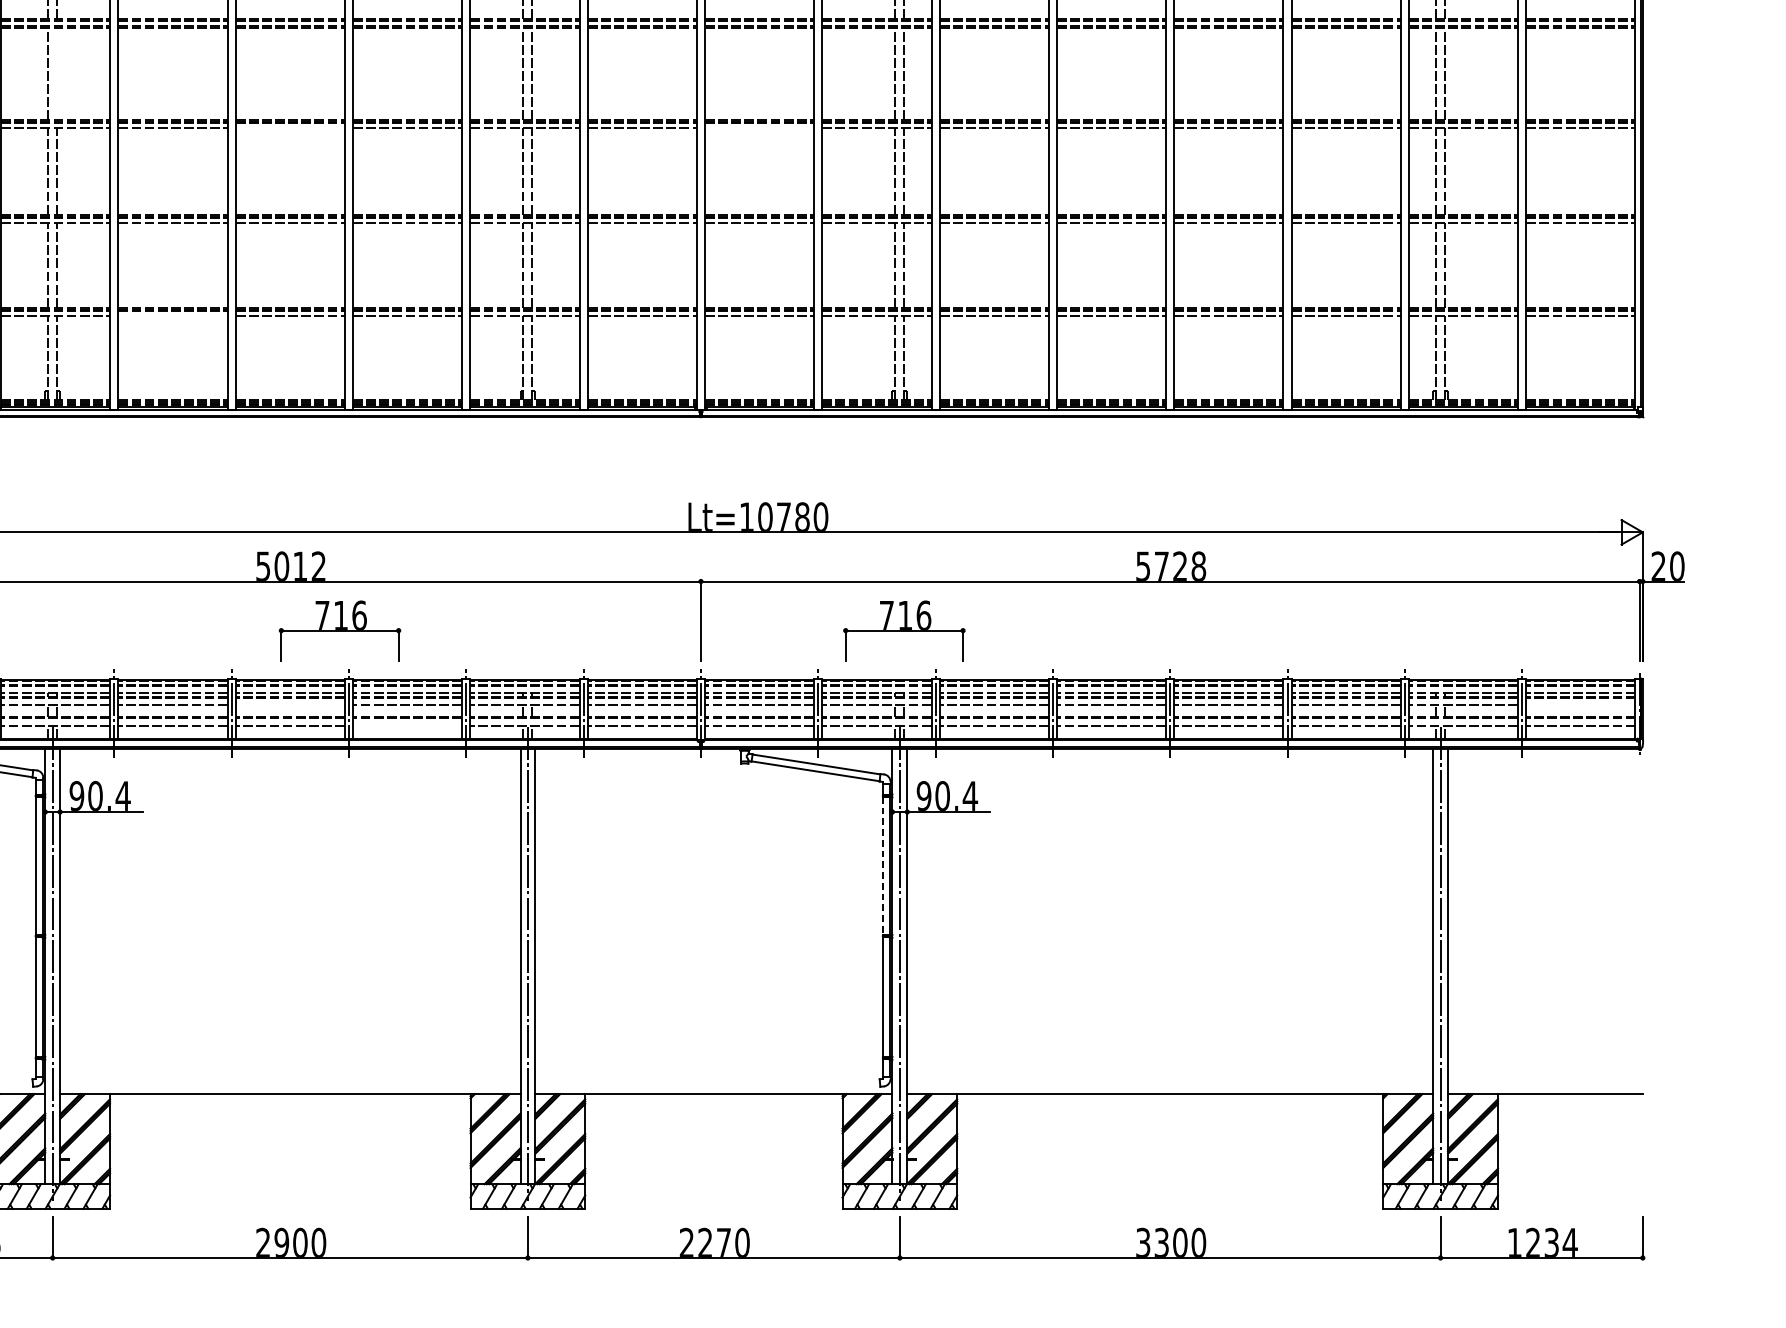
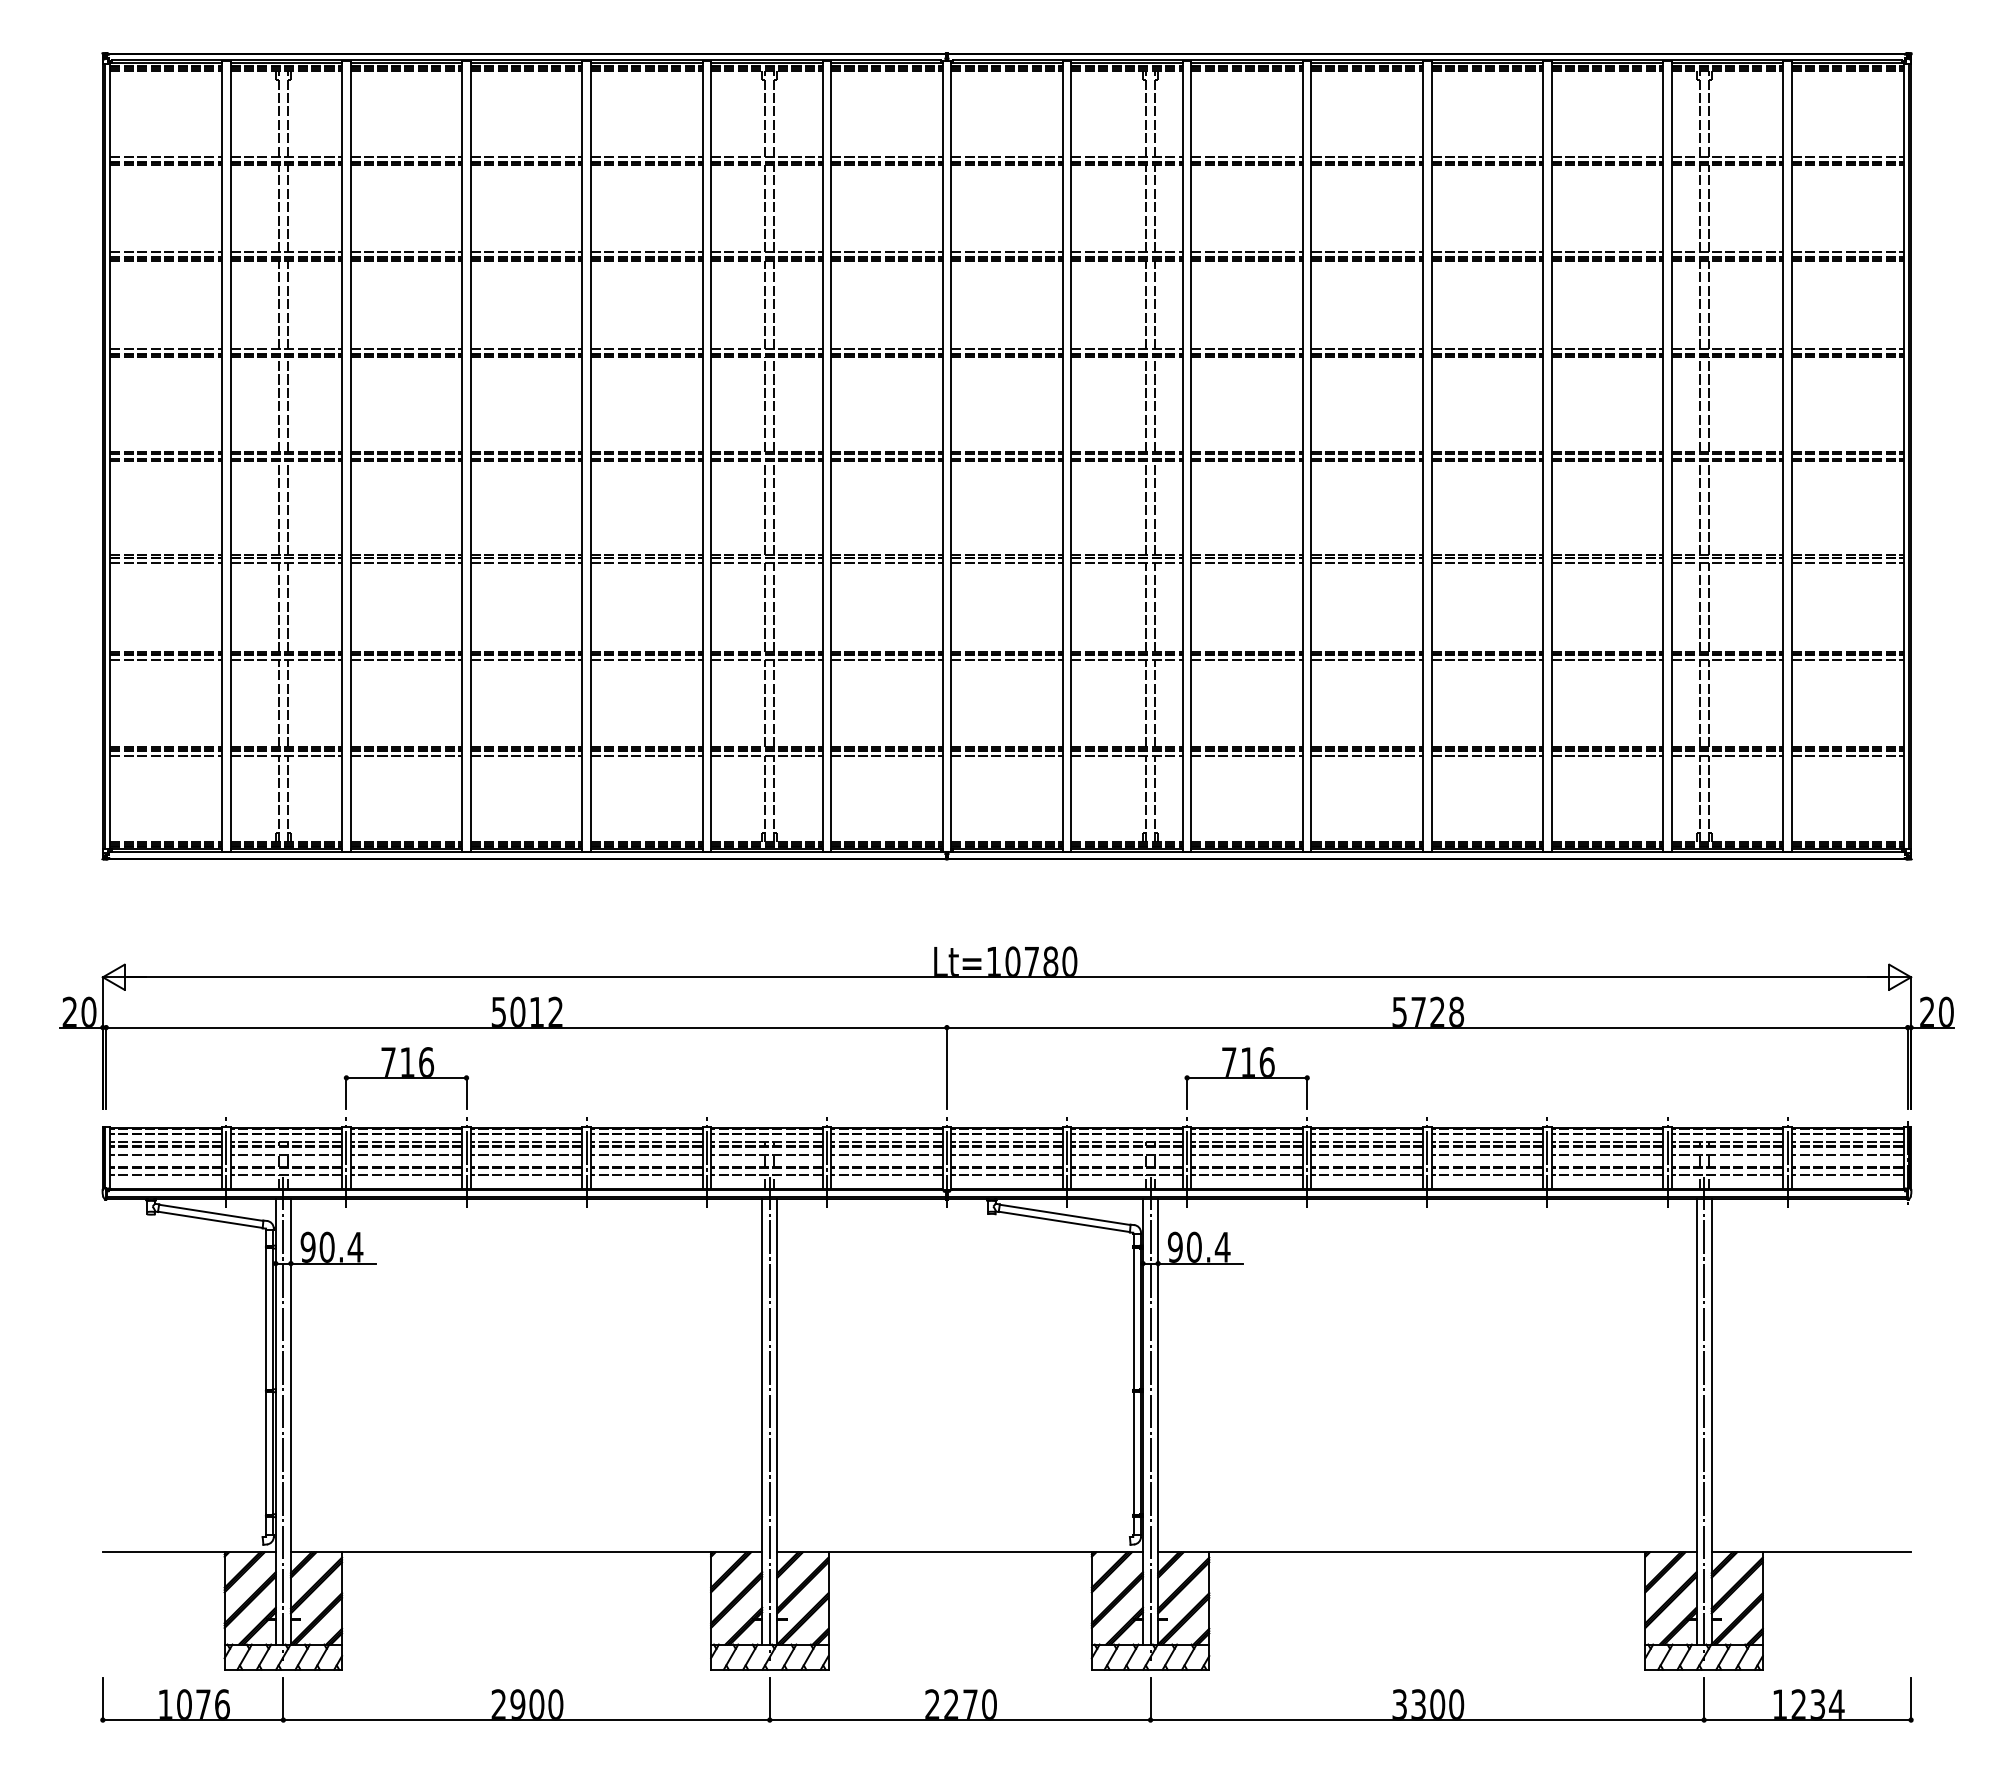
line: (56, 74) -> (287, 508), added
line: (290, 128) -> (526, 563), added
line: (759, 128) -> (1006, 563), added
line: (172, 315) -> (406, 755), added
part: (339, 631) -> (405, 1078), moved
part: (903, 631) -> (1246, 1078), moved
line: (290, 705) -> (526, 1154), added
line: (1580, 705) -> (1847, 1154), added
line: (407, 725) -> (646, 1175), added
line: (883, 865) -> (1133, 1318), dashed -> solid

